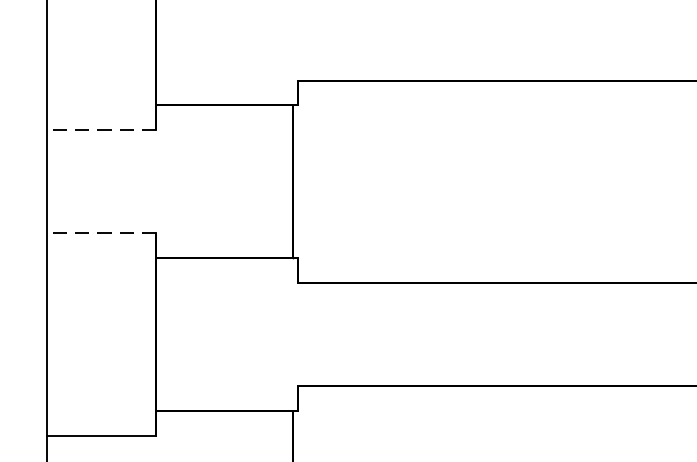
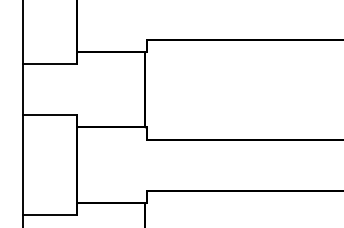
line: (102, 130) -> (50, 64), dashed -> solid
line: (102, 234) -> (50, 115), dashed -> solid

